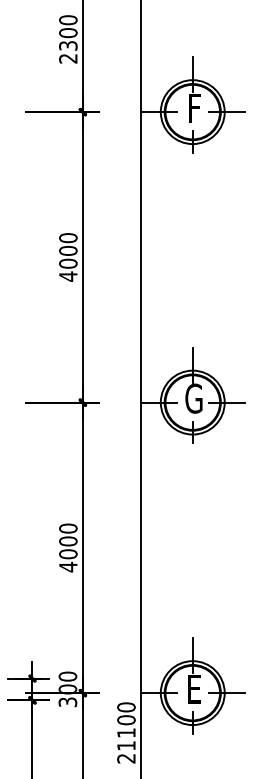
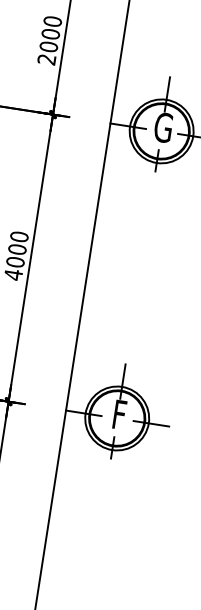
text: (68, 45) -> (49, 46), 2300 -> 2000
text: (193, 108) -> (162, 127), F -> G
text: (193, 398) -> (118, 414), G -> F

